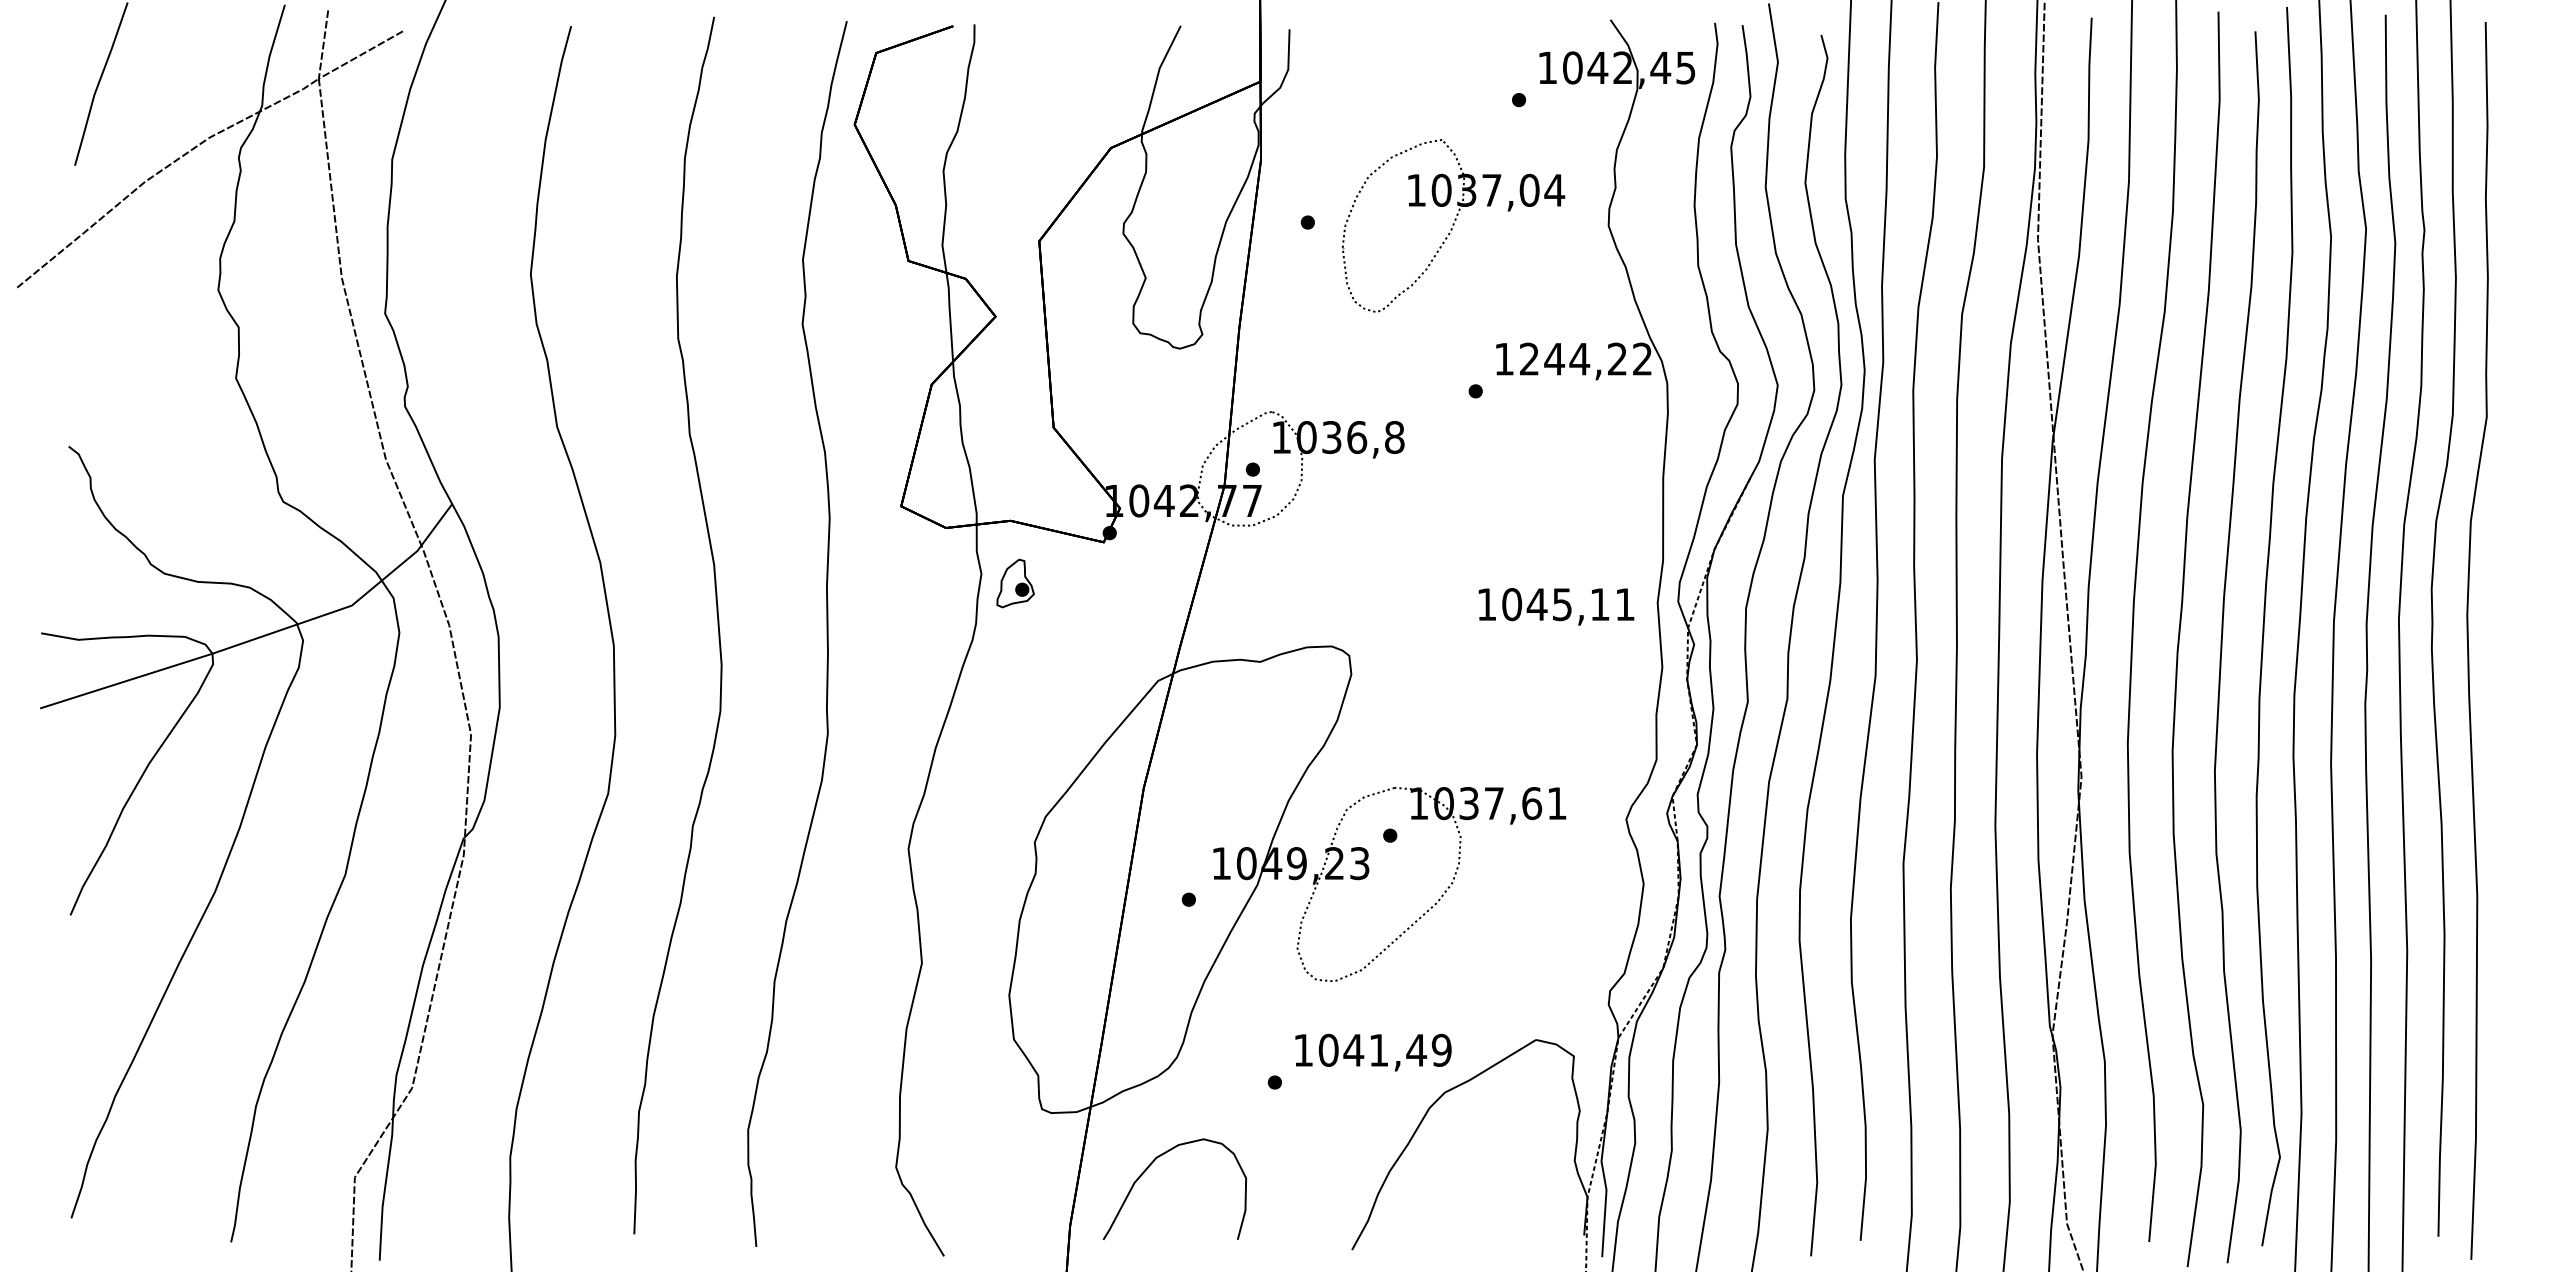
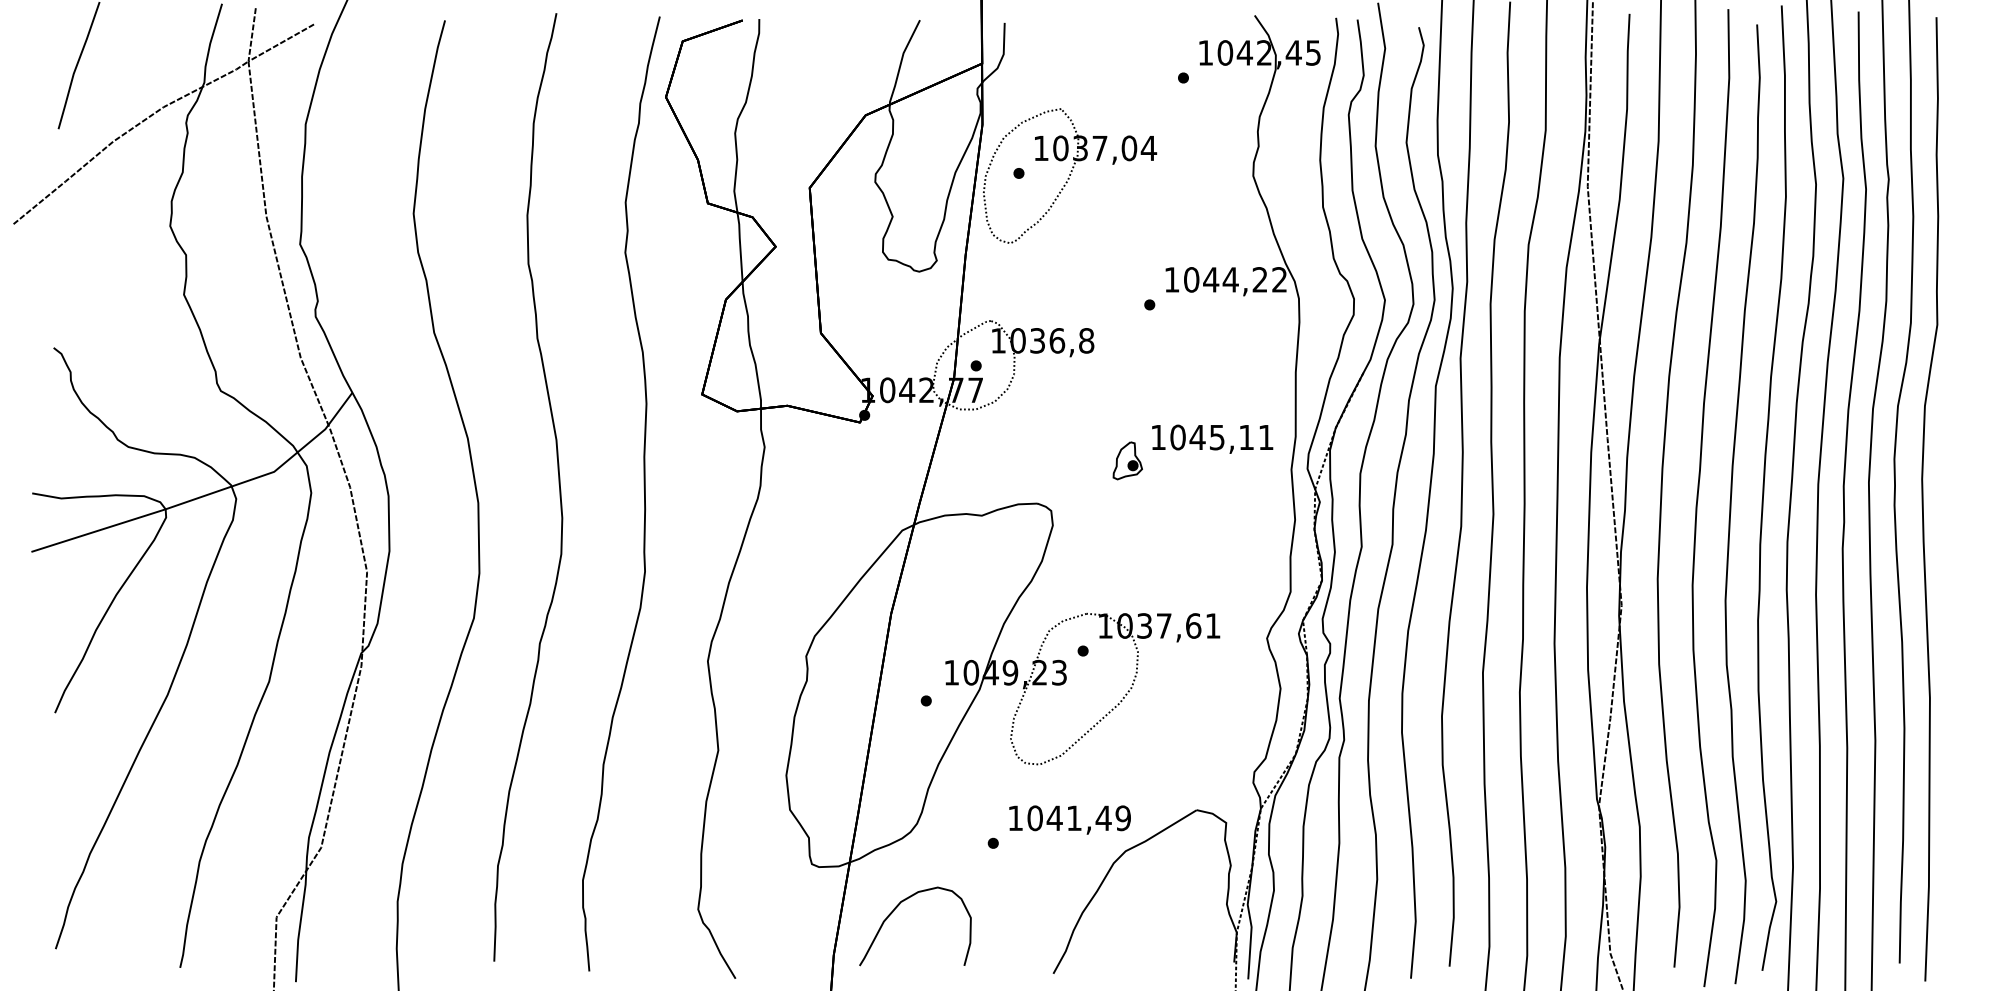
part: (1453, 225) -> (1070, 175), moved
text: (1529, 358) -> (1191, 279), 1244,22 -> 1044,22
part: (1015, 583) -> (1127, 460), moved
text: (1556, 606) -> (1212, 439), moved

